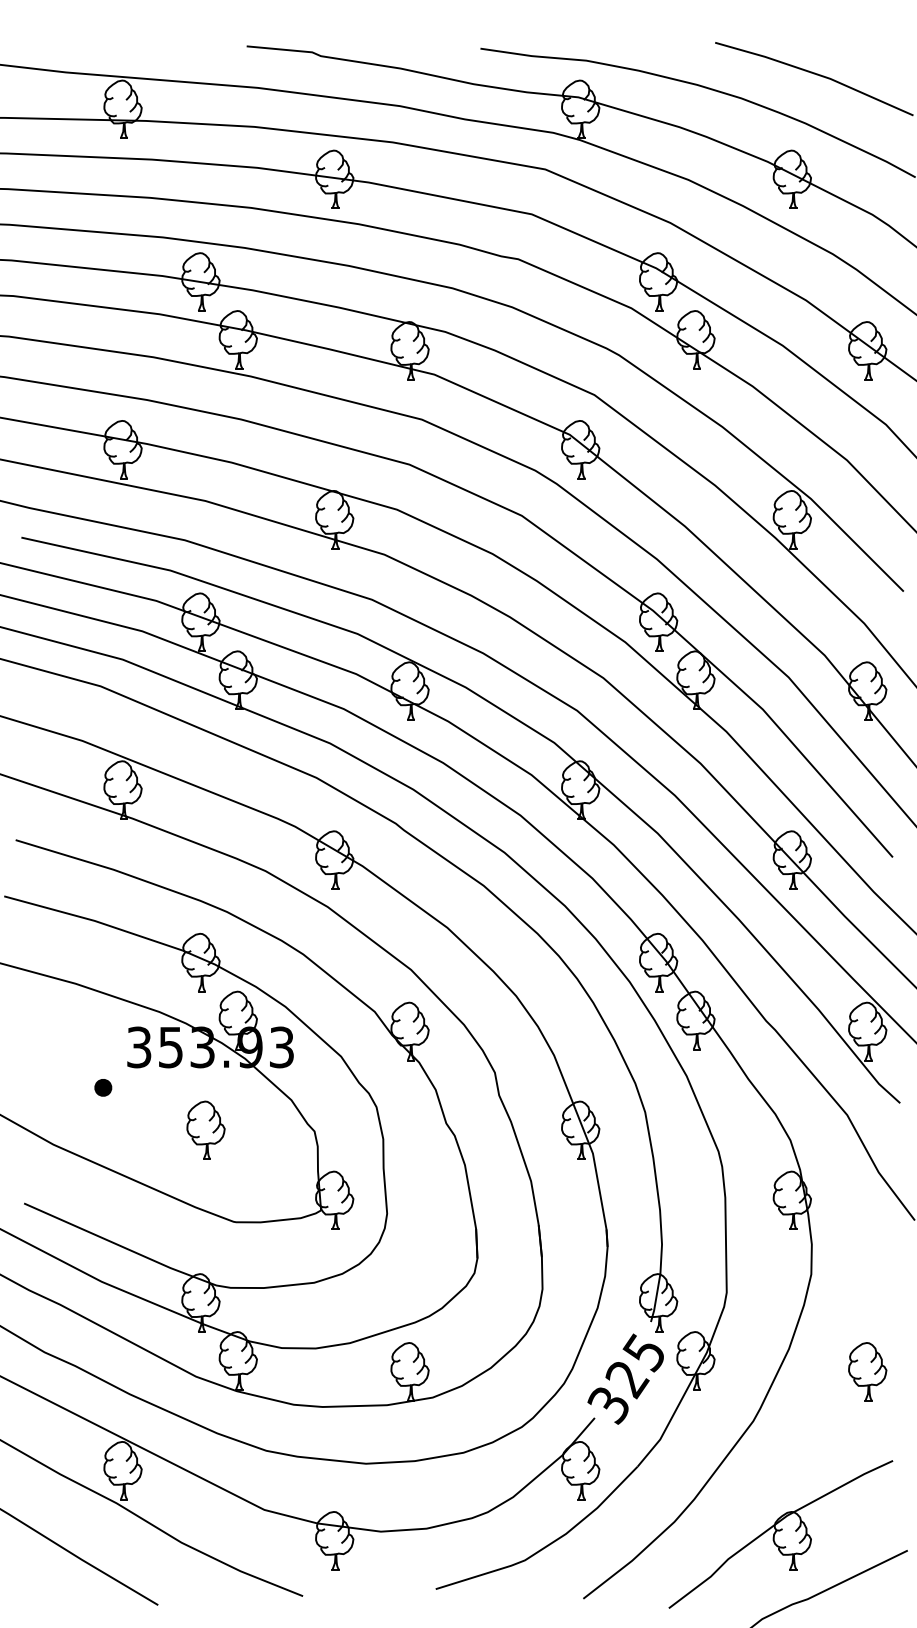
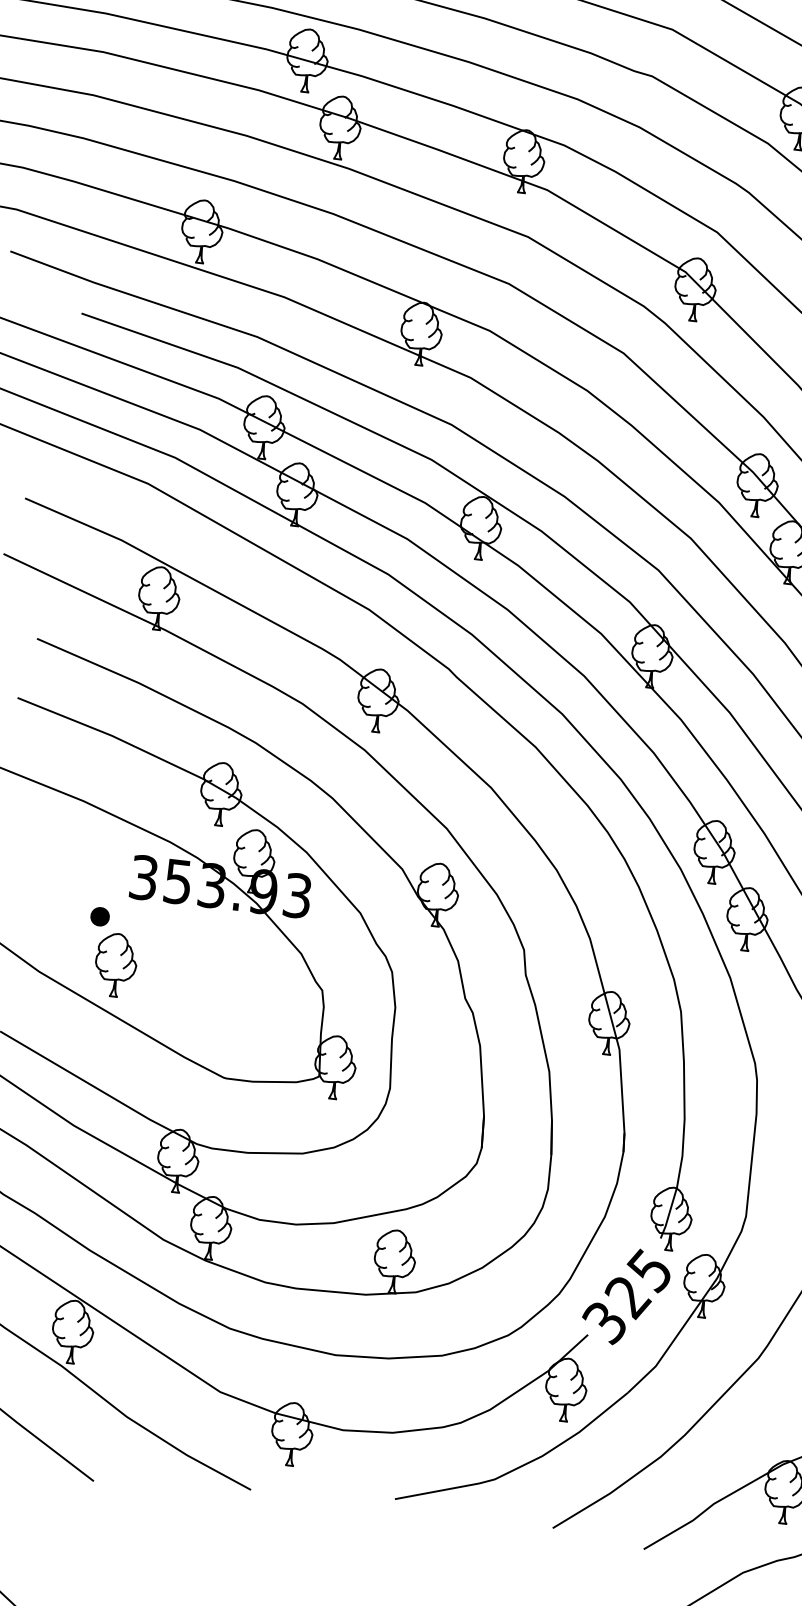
part: (205, 1129) -> (115, 964), moved

